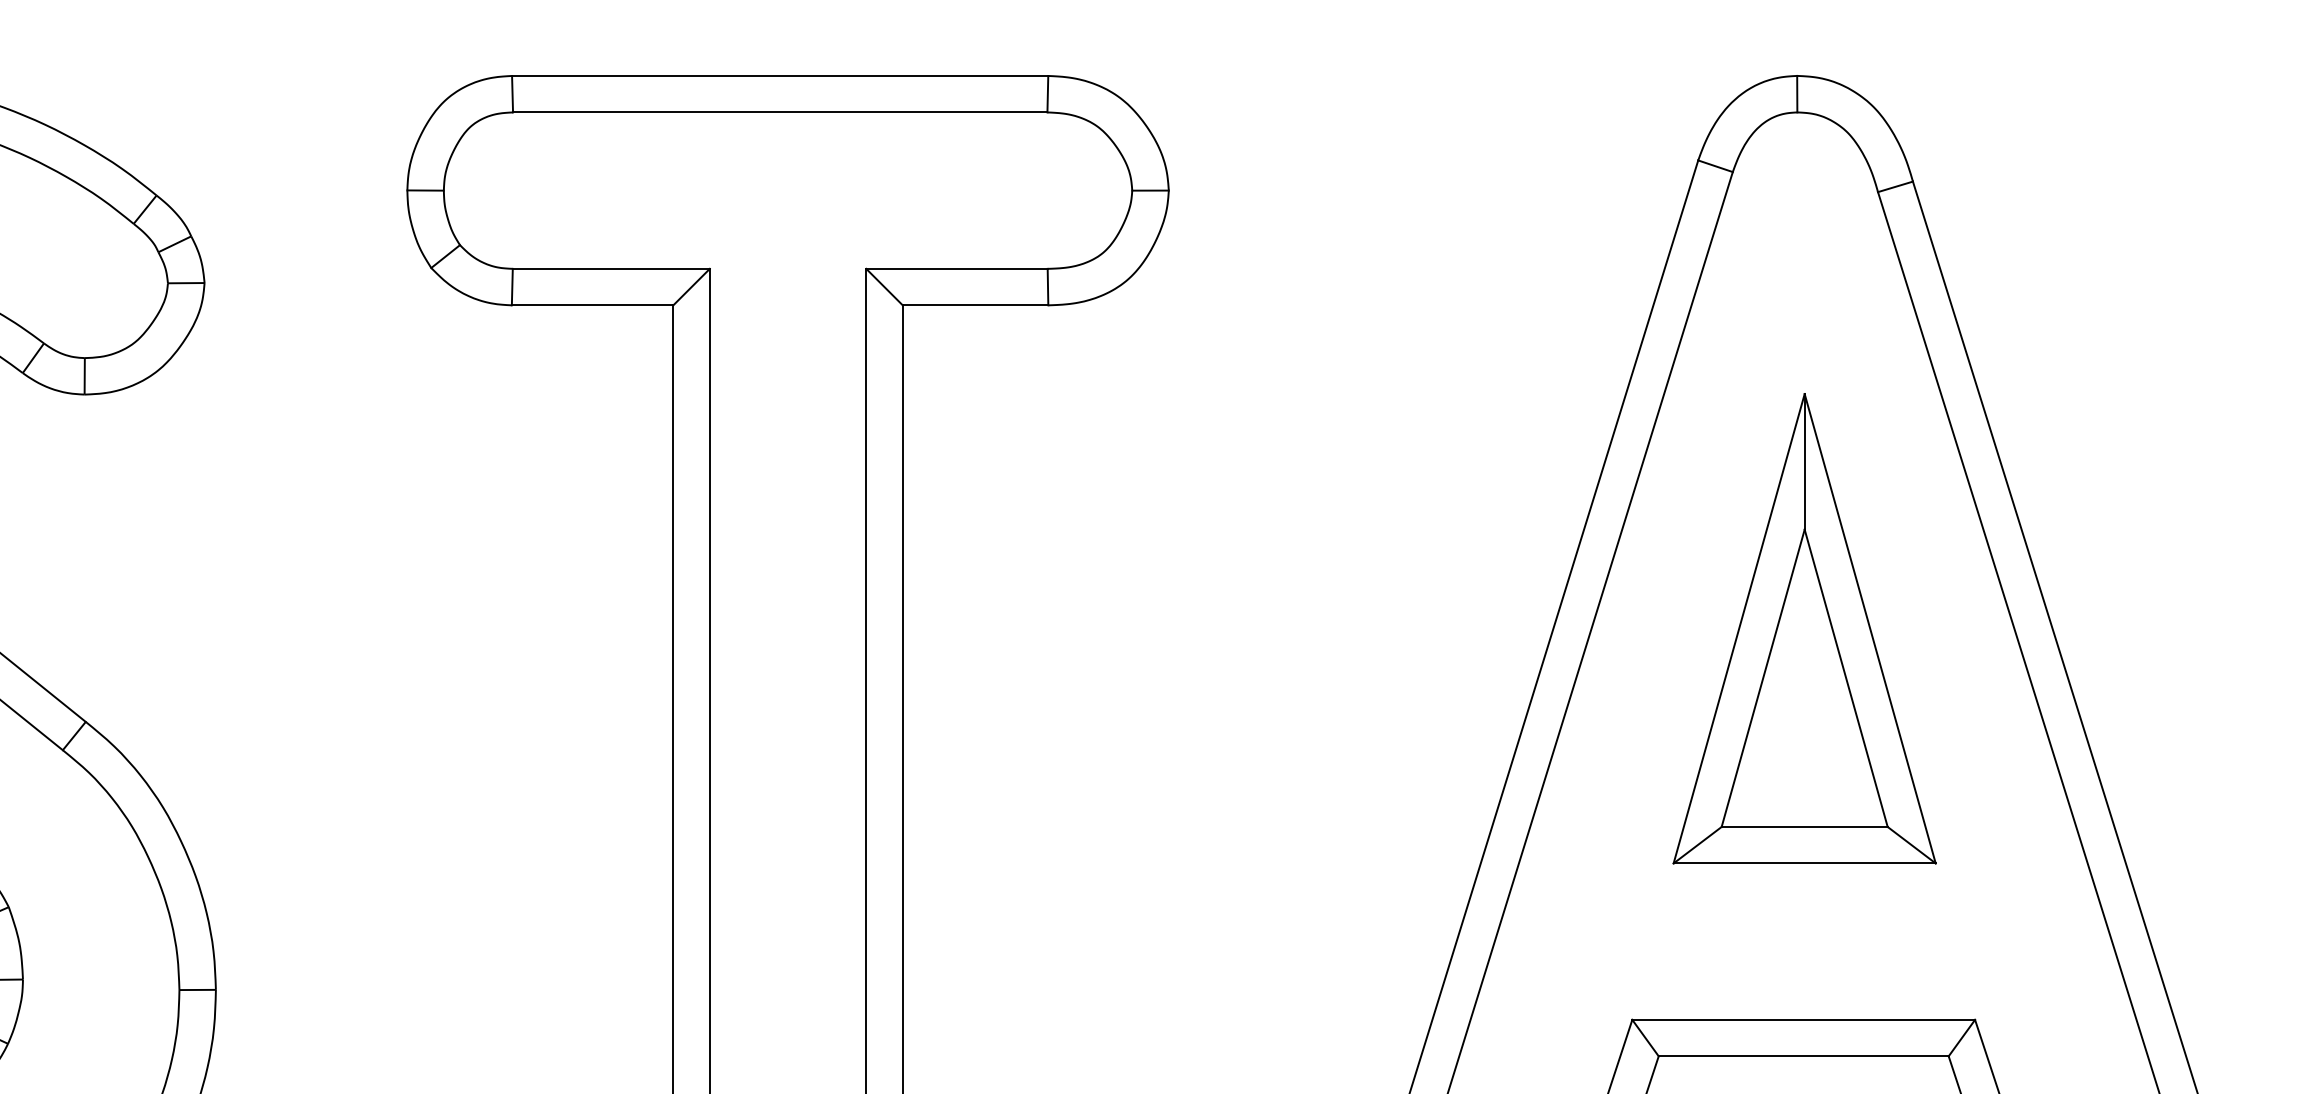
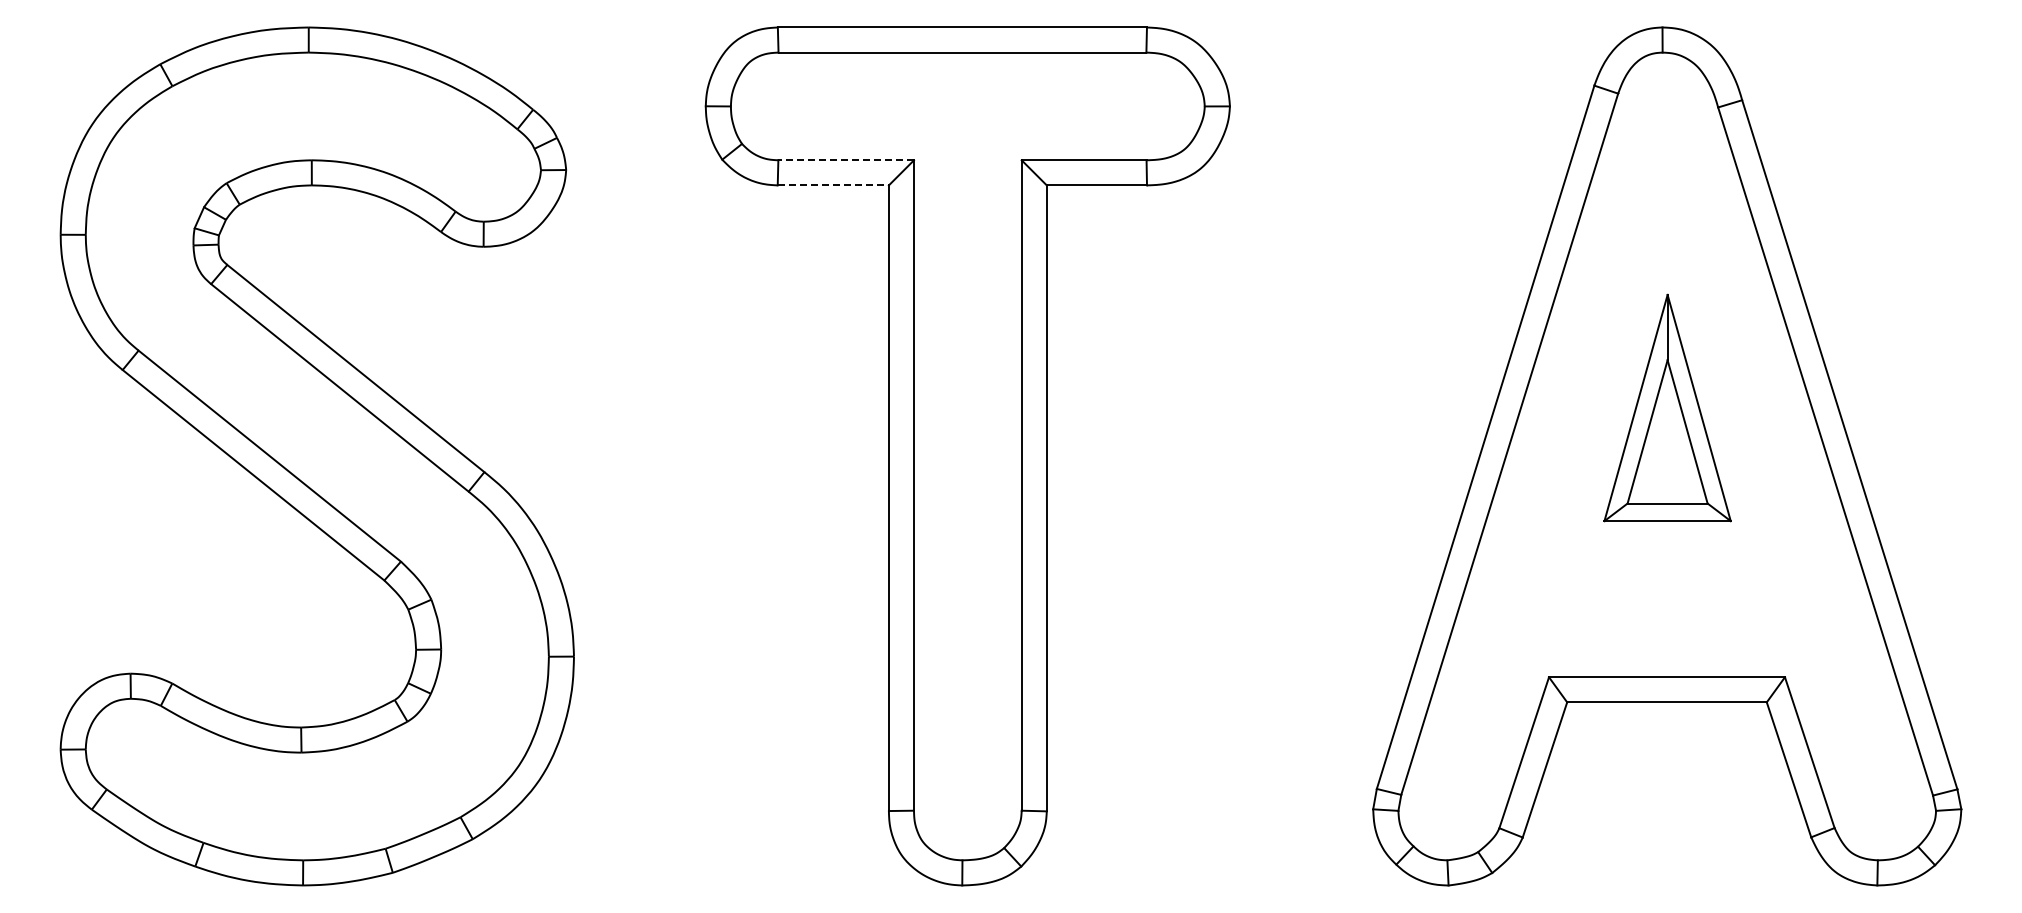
line: (611, 269) -> (846, 160), solid -> dashed
line: (592, 305) -> (833, 185), solid -> dashed
part: (1804, 627) -> (1667, 407), size x0.7

